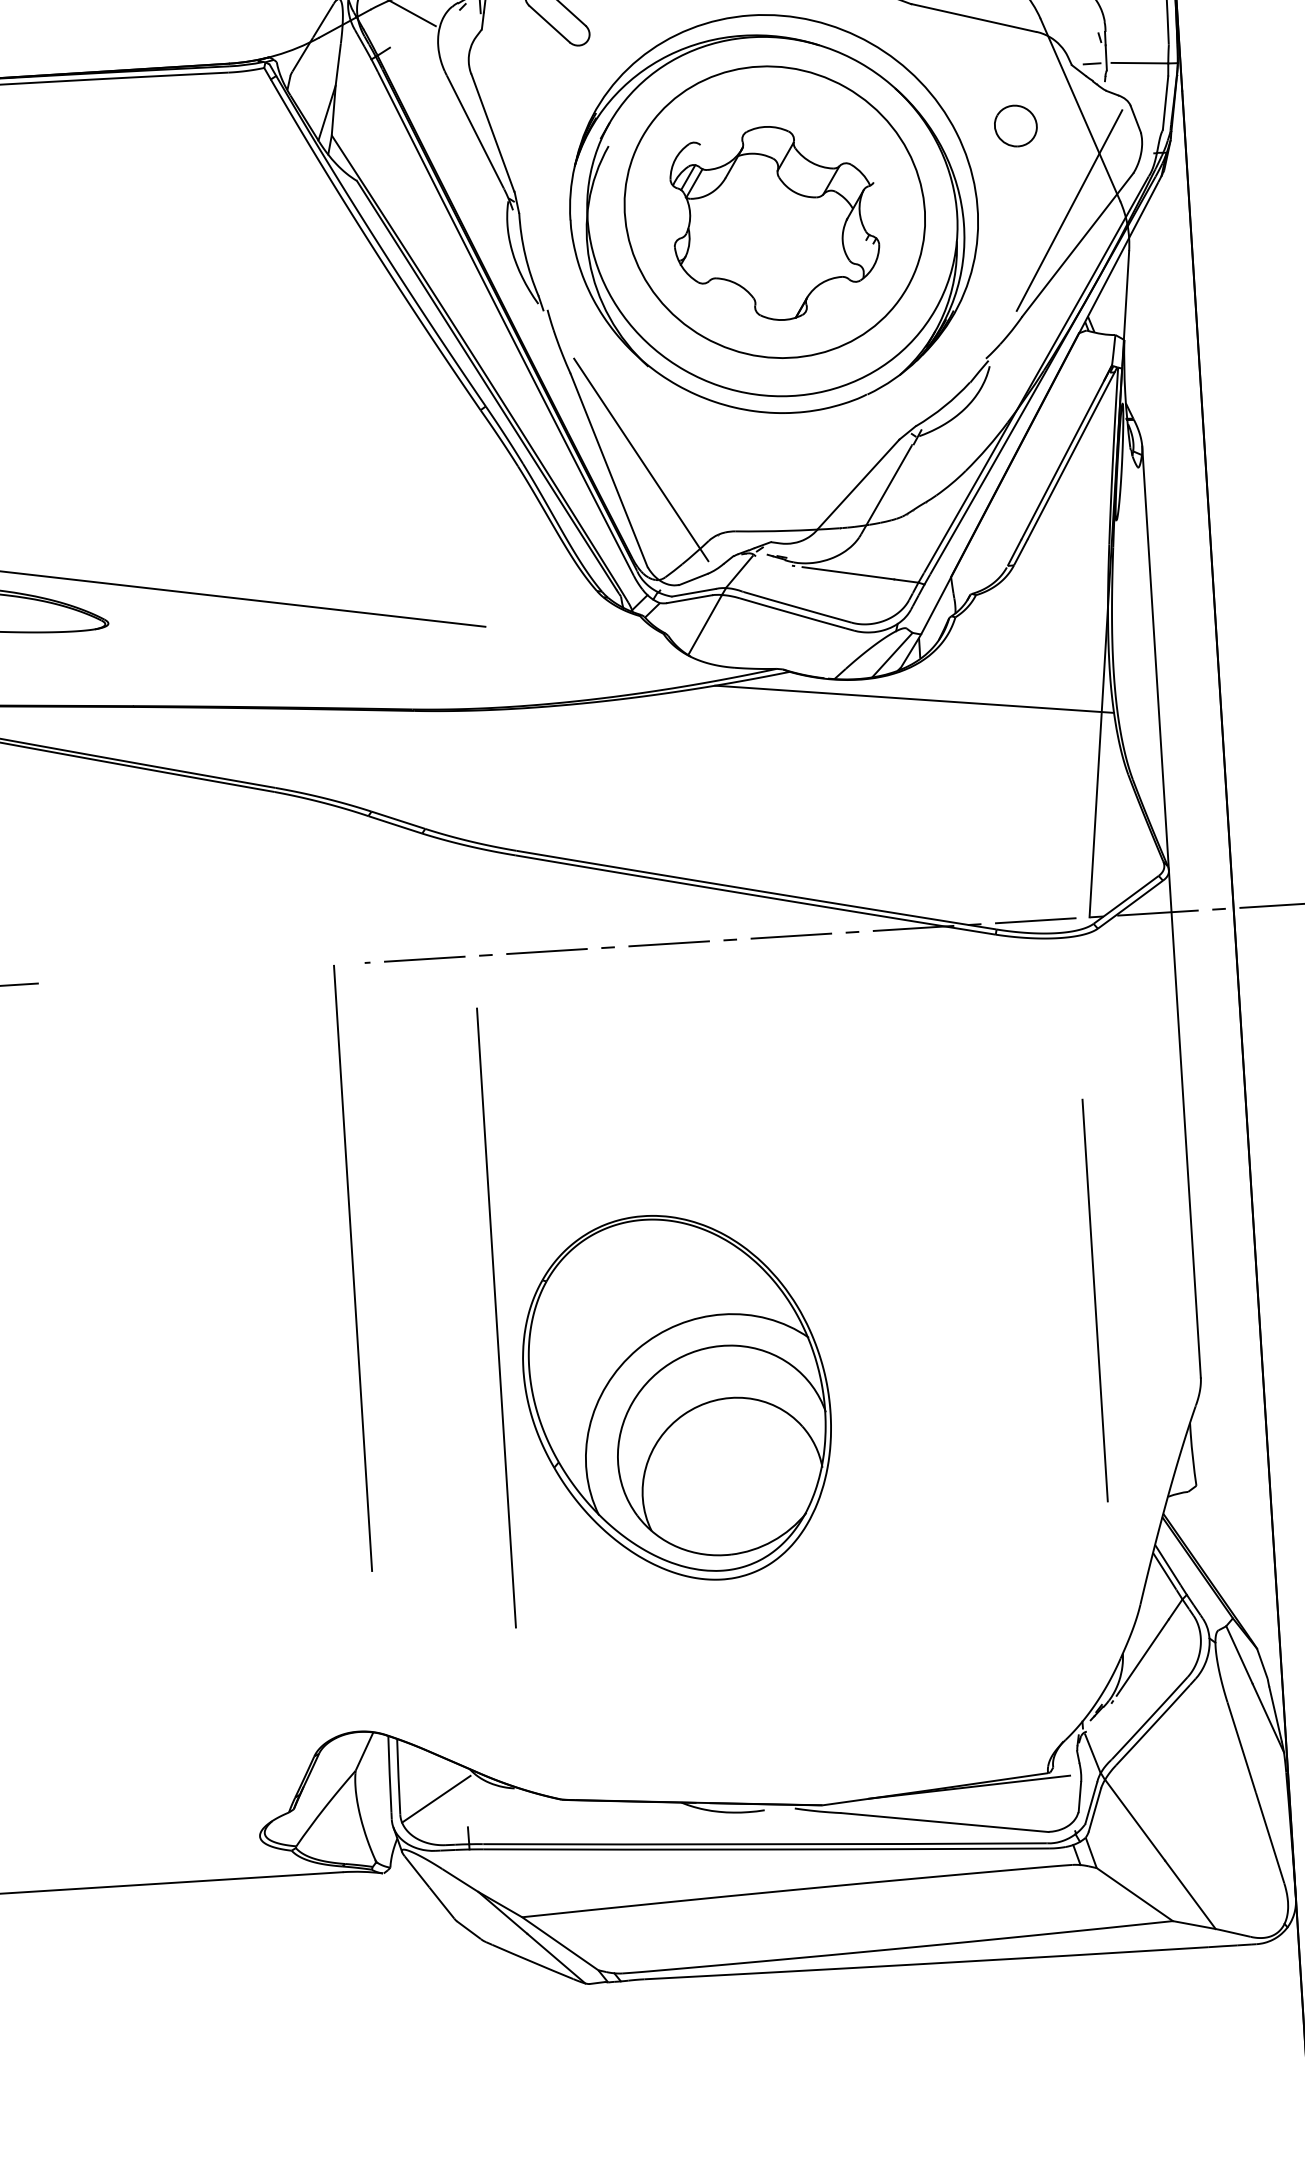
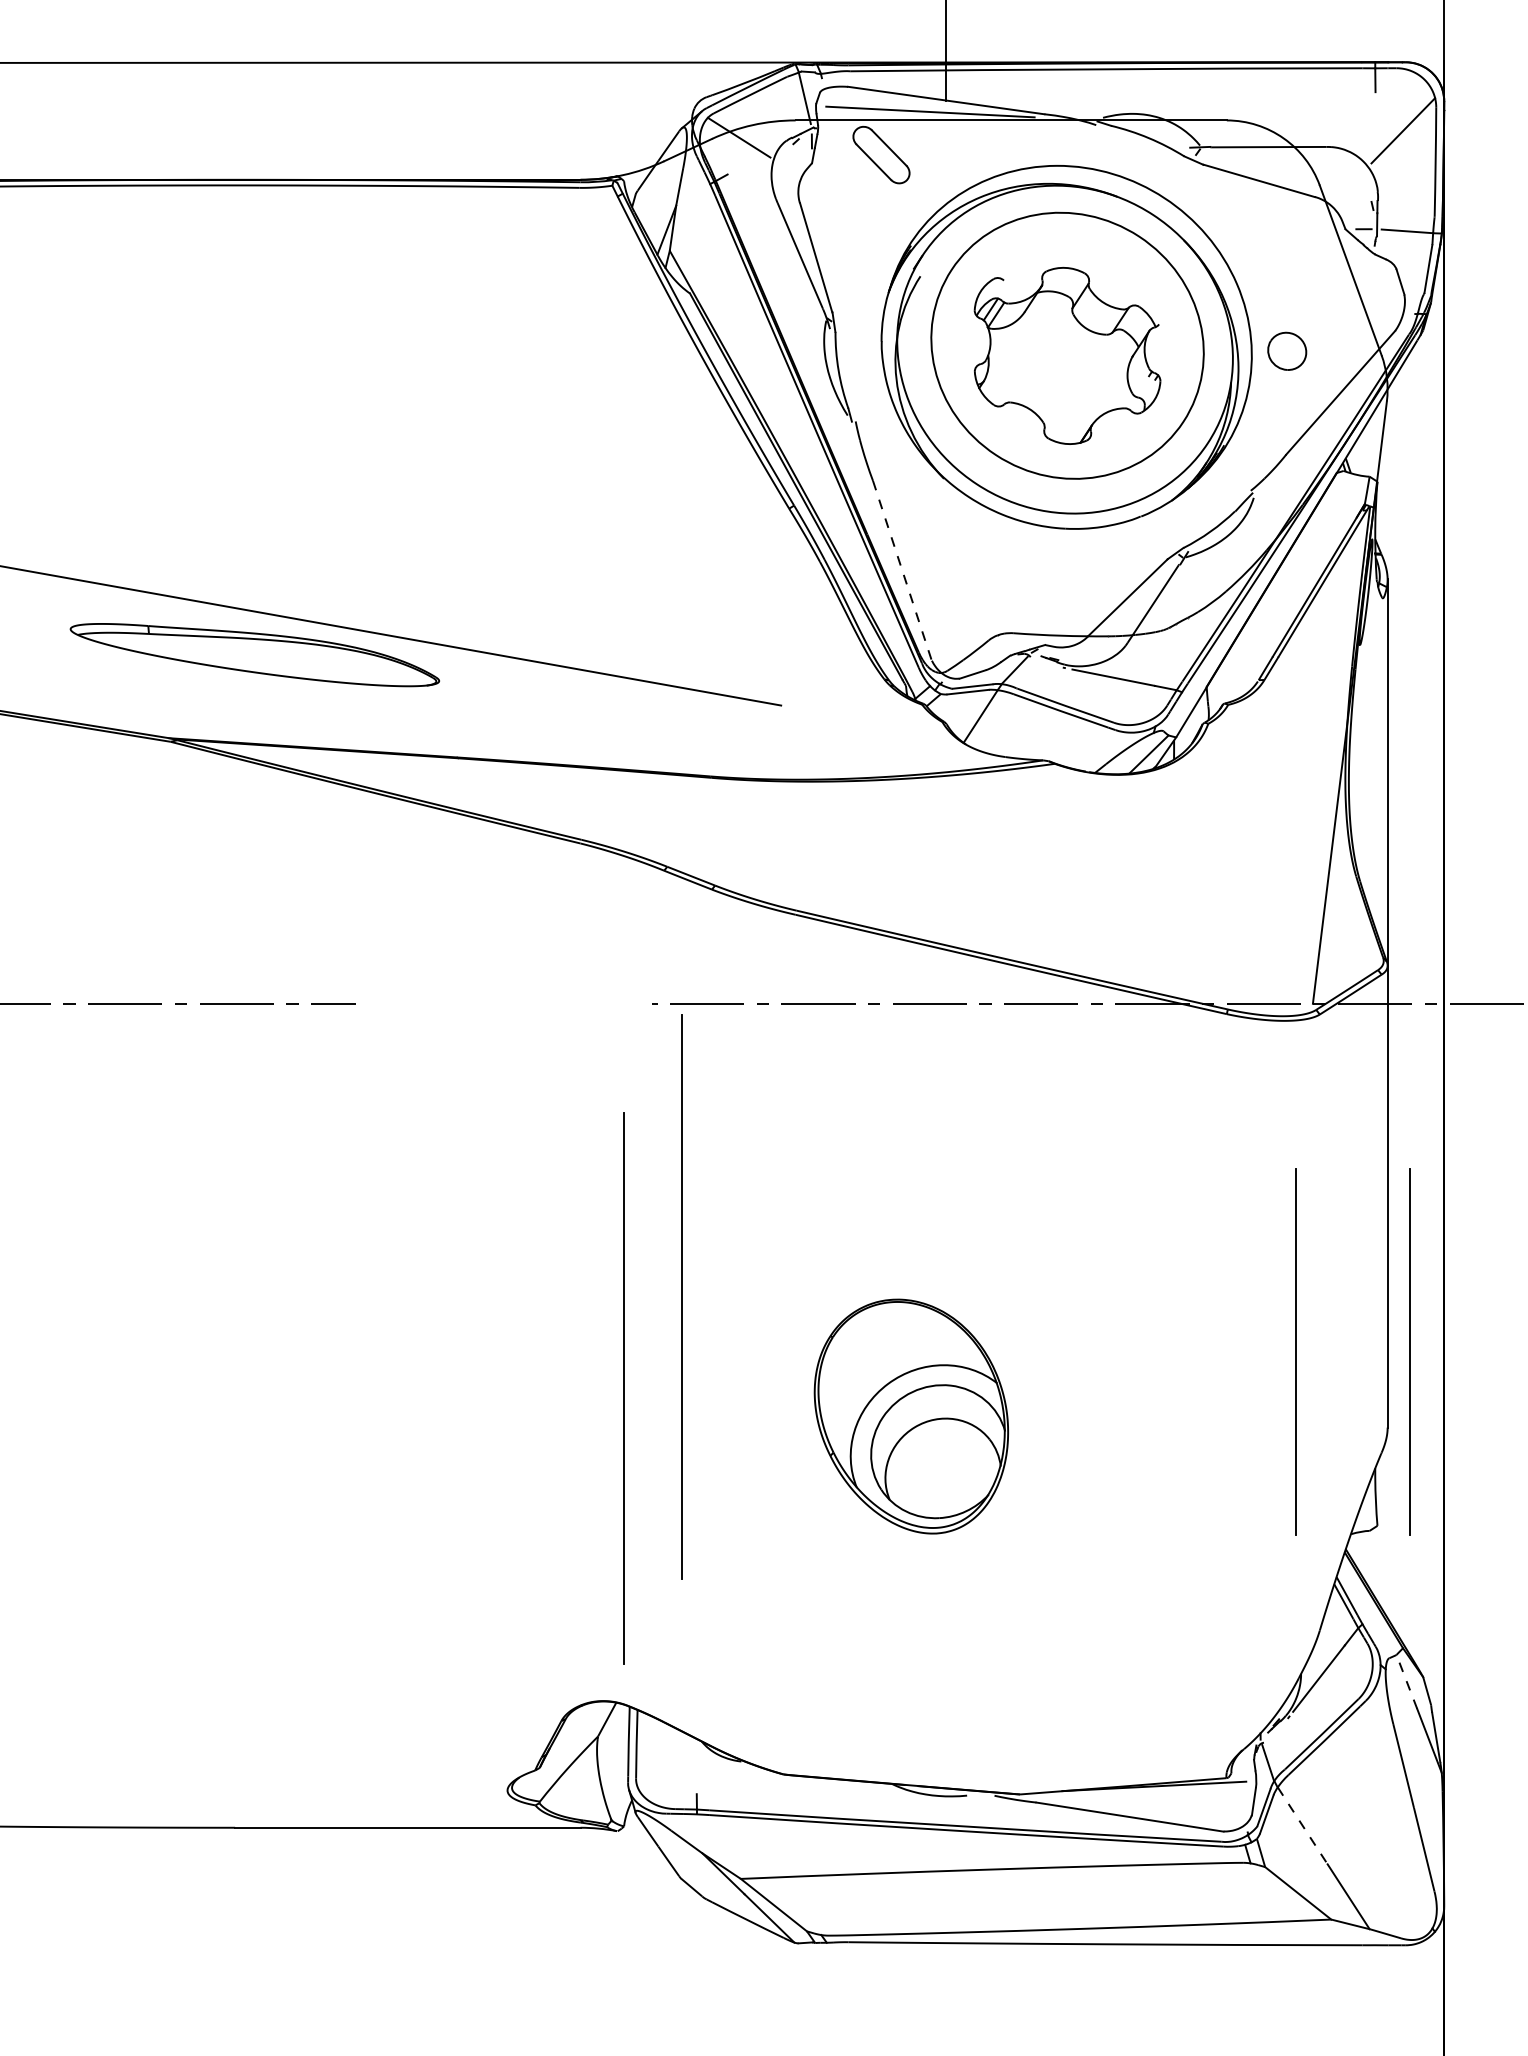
part: (1016, 125) -> (1287, 350), moved
line: (1068, 211) -> (1334, 361), removed
line: (641, 459) -> (932, 562), removed
line: (609, 470) -> (902, 570), solid -> dashed
line: (914, 698) -> (1166, 795), removed
line: (352, 1268) -> (623, 1388), moved
line: (1219, 1292) -> (1409, 1351), added
line: (496, 1317) -> (681, 1296), moved
part: (677, 1398) -> (911, 1416), size x0.7
line: (1239, 1654) -> (1406, 1681), solid -> dashed
line: (436, 1798) -> (669, 1766), removed
line: (1134, 1819) -> (1302, 1825), solid -> dashed

